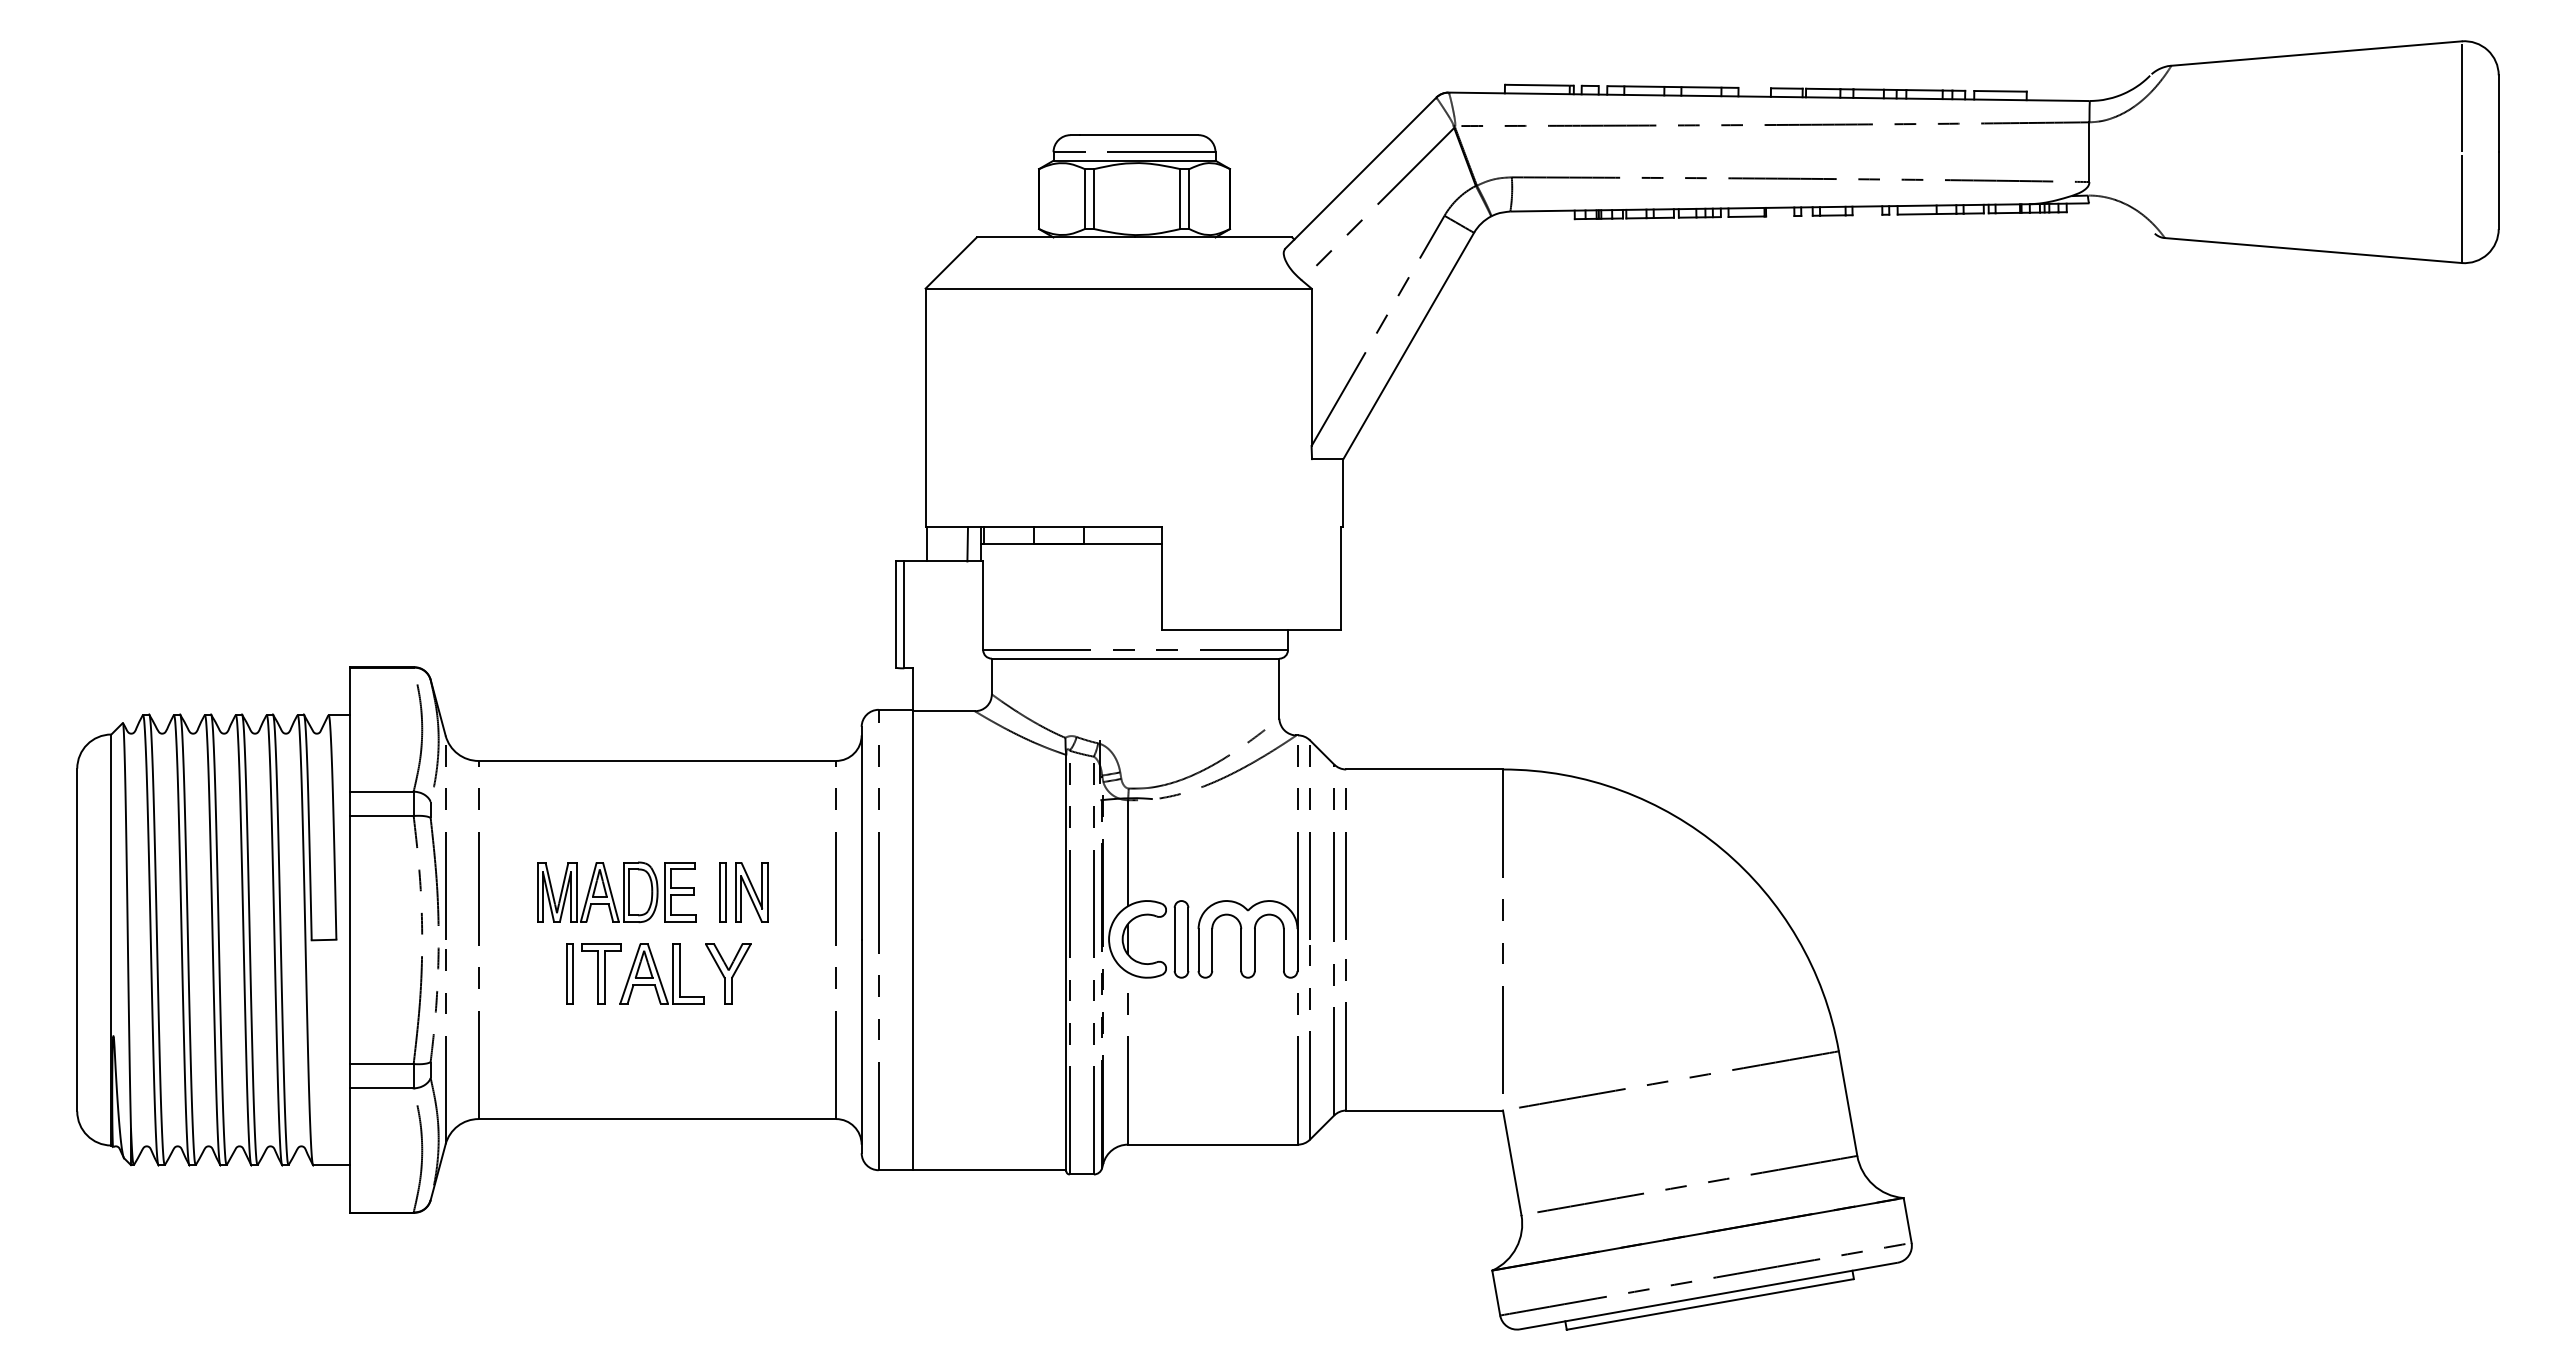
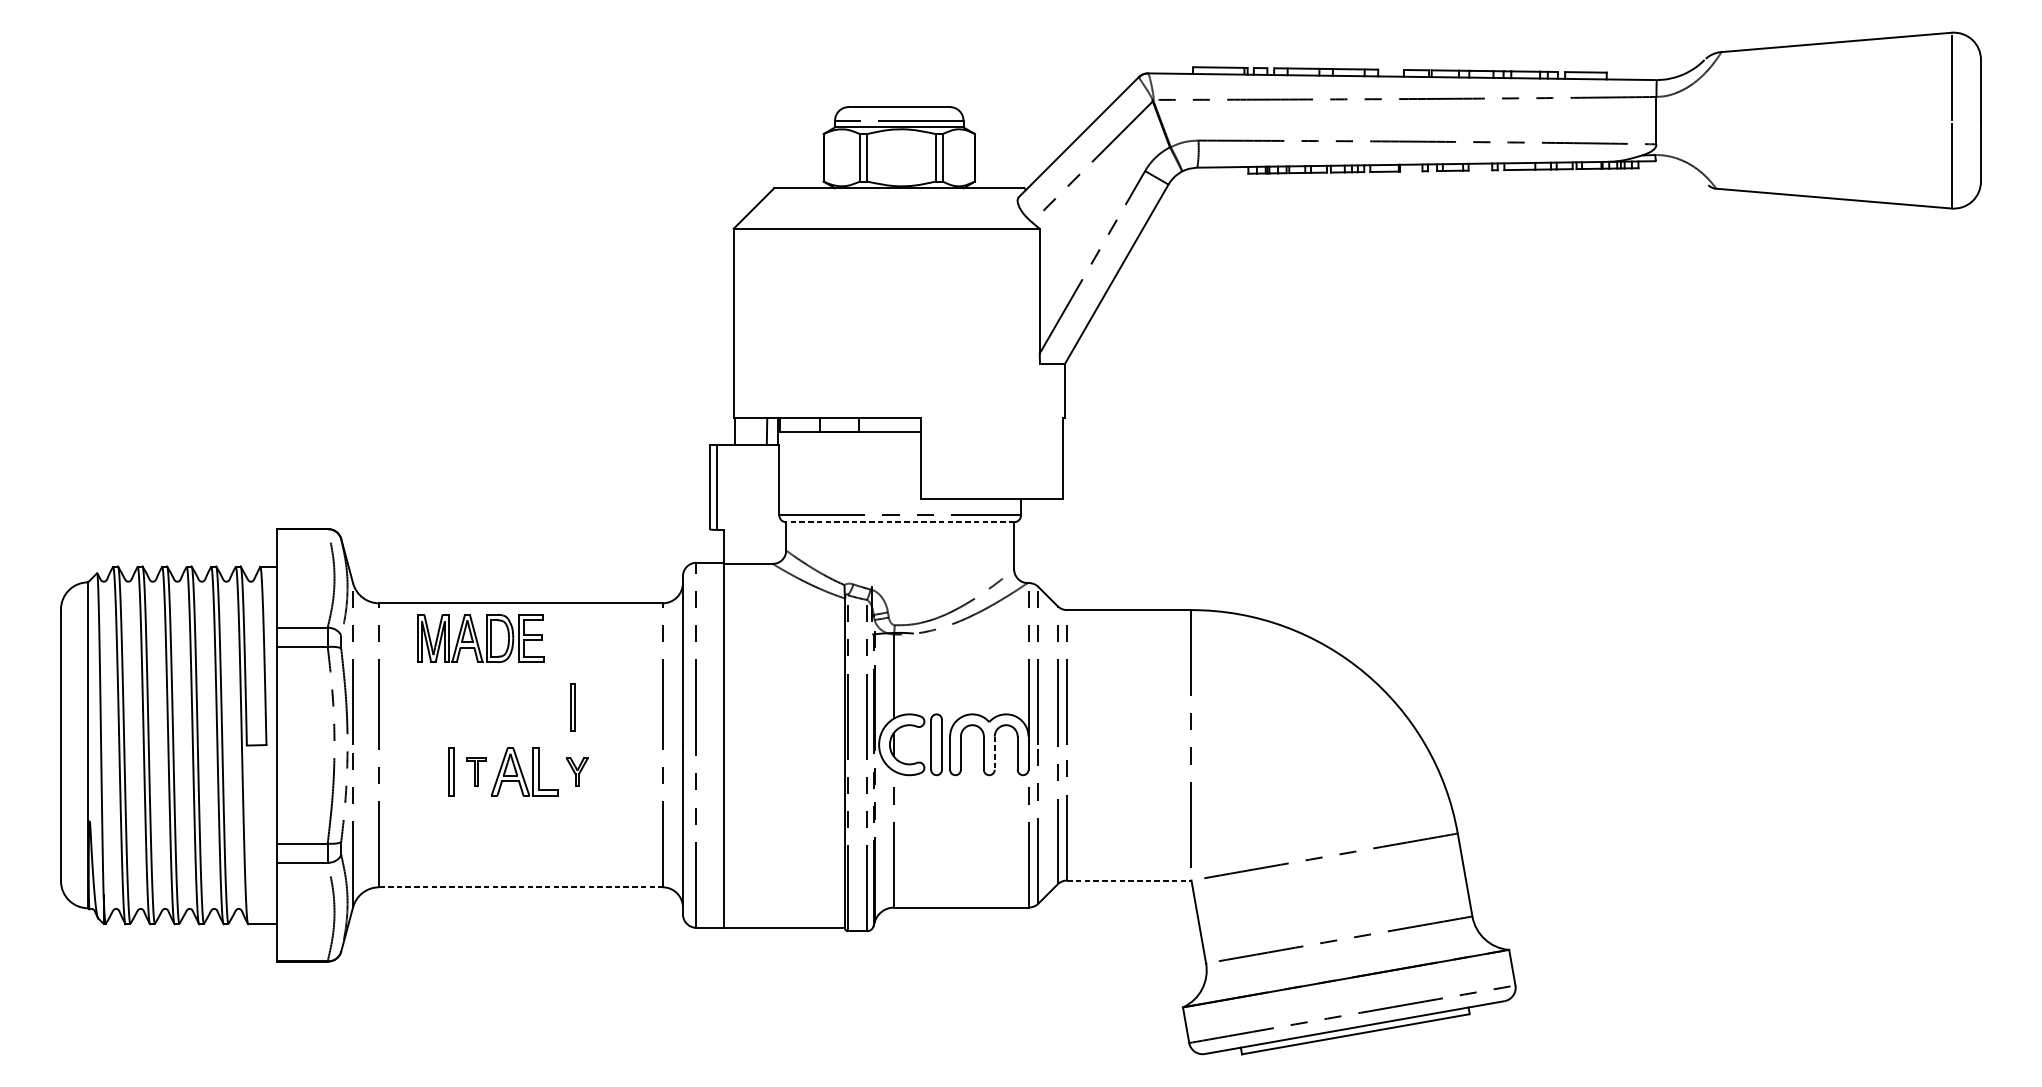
line: (1135, 658) -> (900, 522), solid -> dashed
part: (616, 892) -> (480, 638), moved
part: (751, 892) -> (595, 707), removed
line: (1254, 950) -> (994, 753), solid -> dashed
part: (601, 973) -> (476, 771), size x0.6
part: (728, 973) -> (577, 771), size x0.6
line: (1425, 1110) -> (1130, 880), solid -> dashed
line: (657, 1119) -> (521, 887), solid -> dashed

